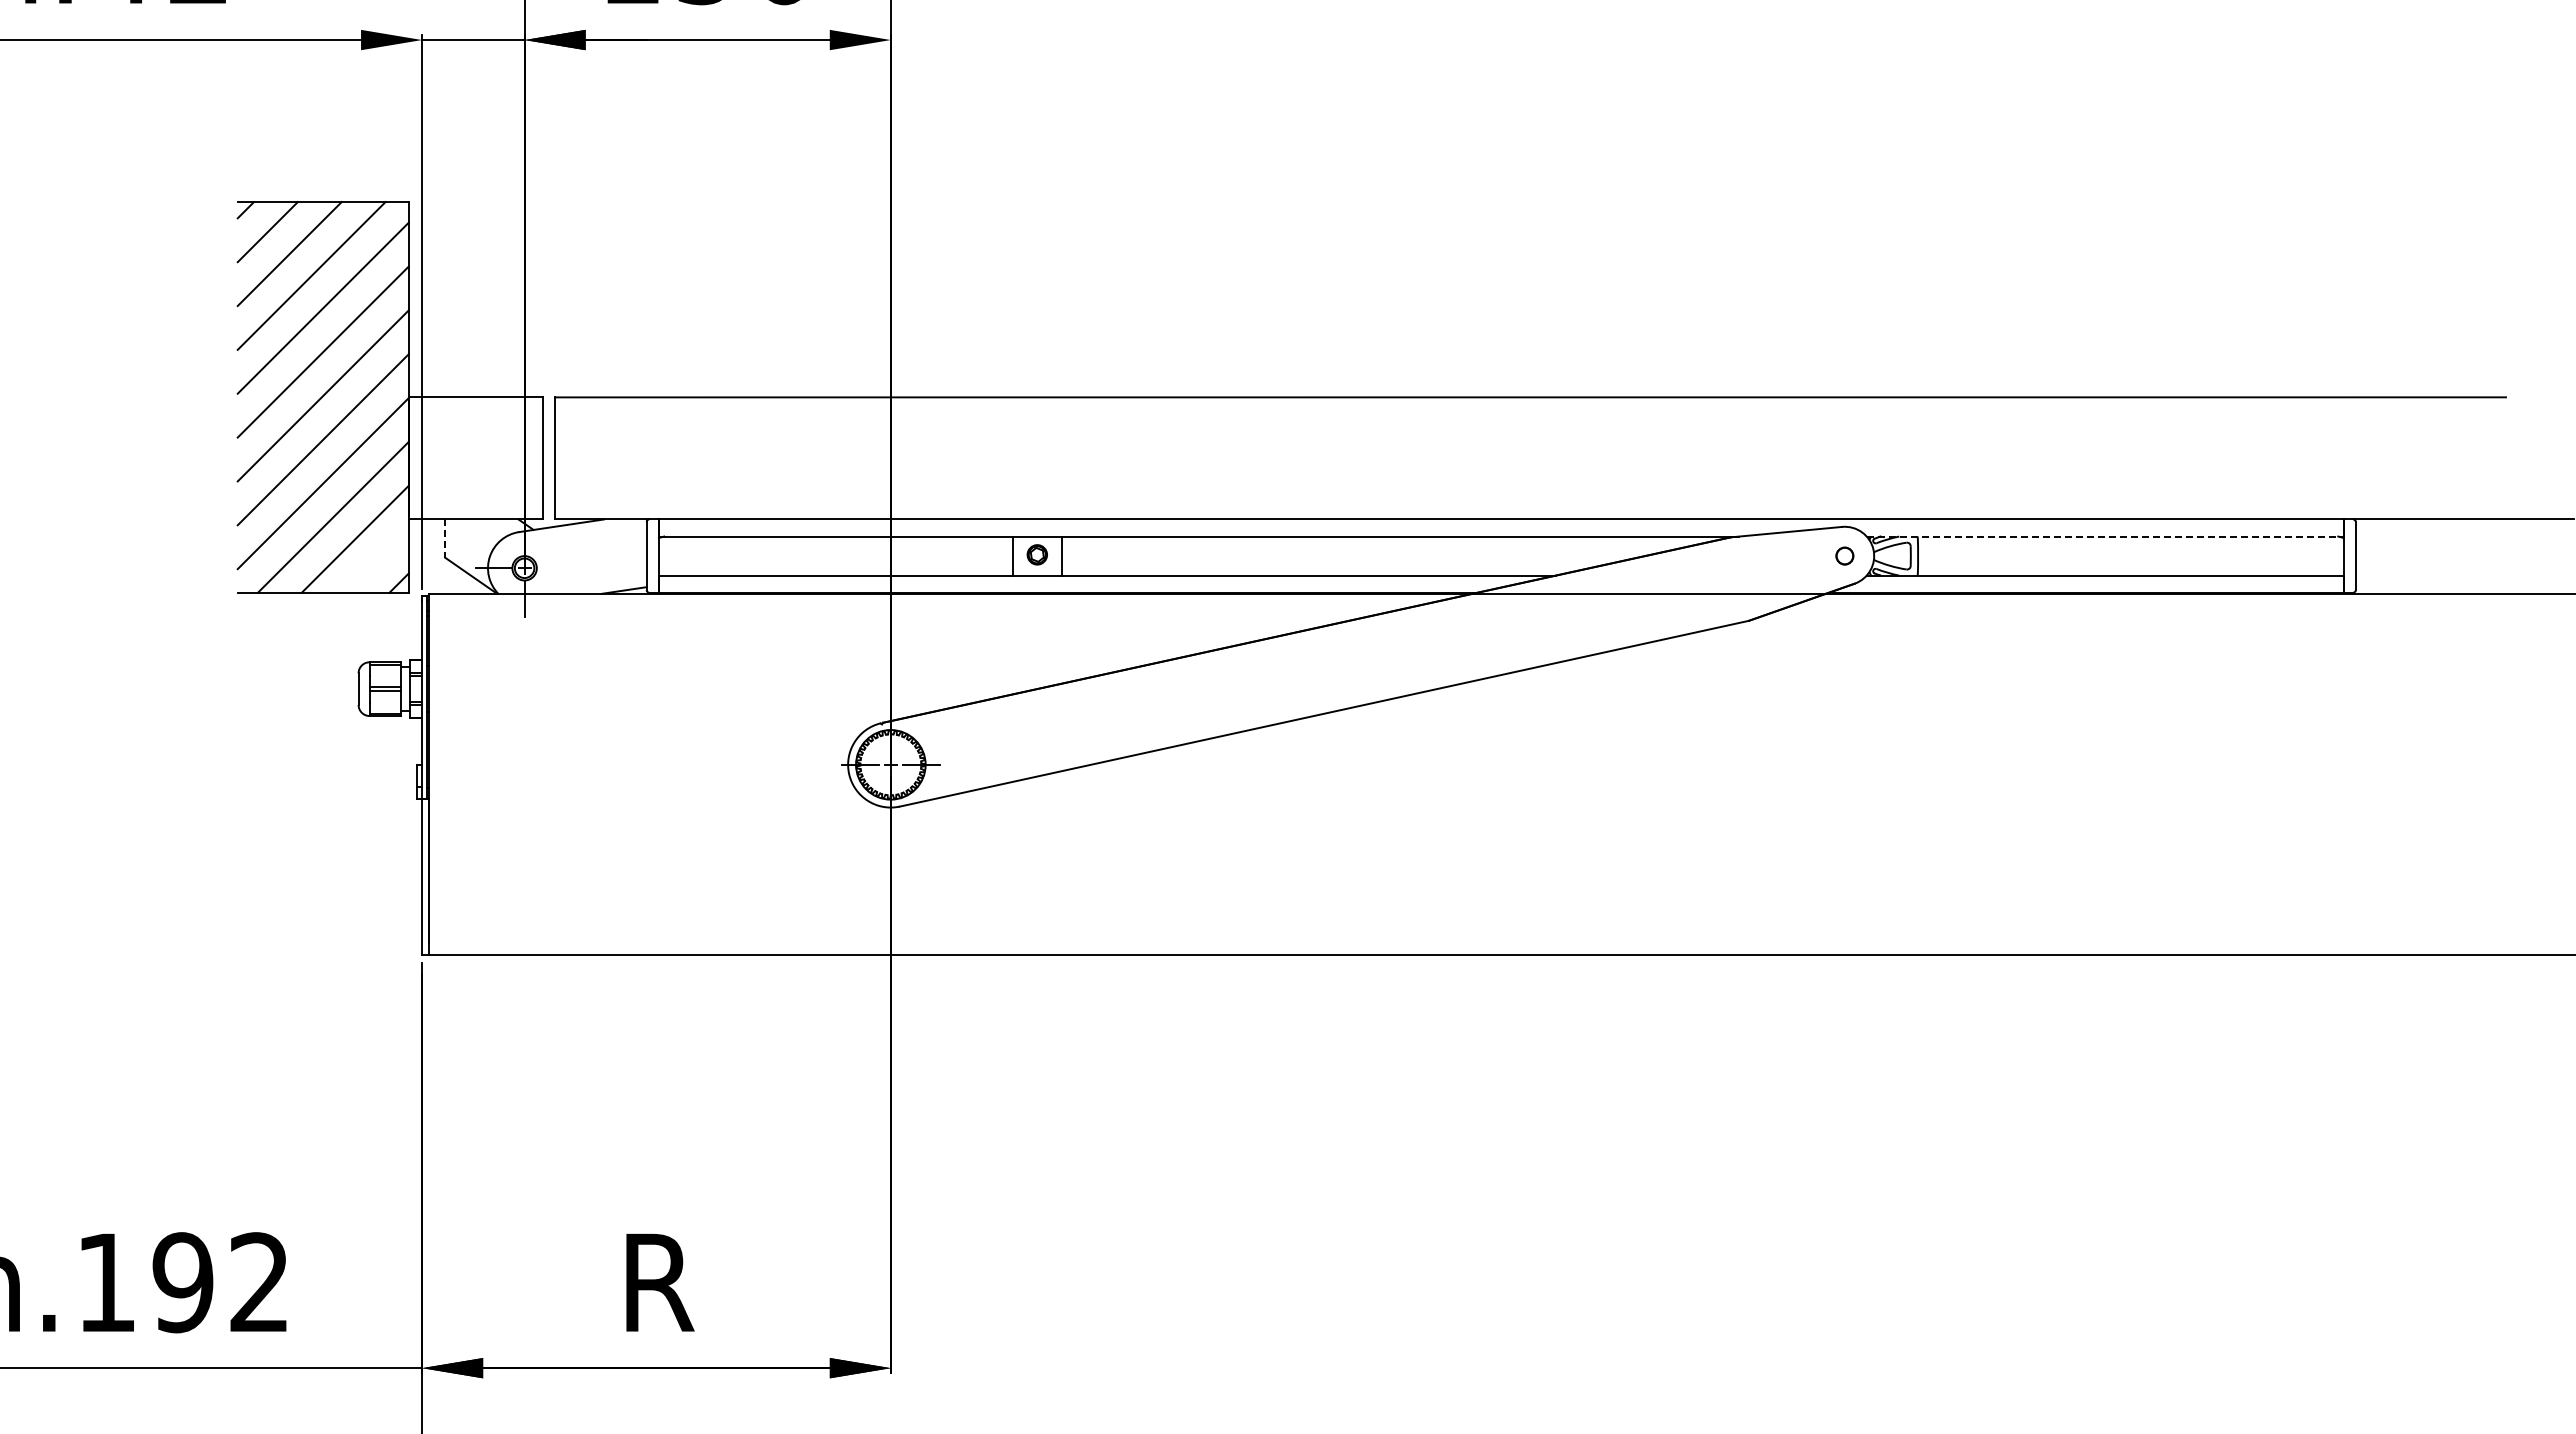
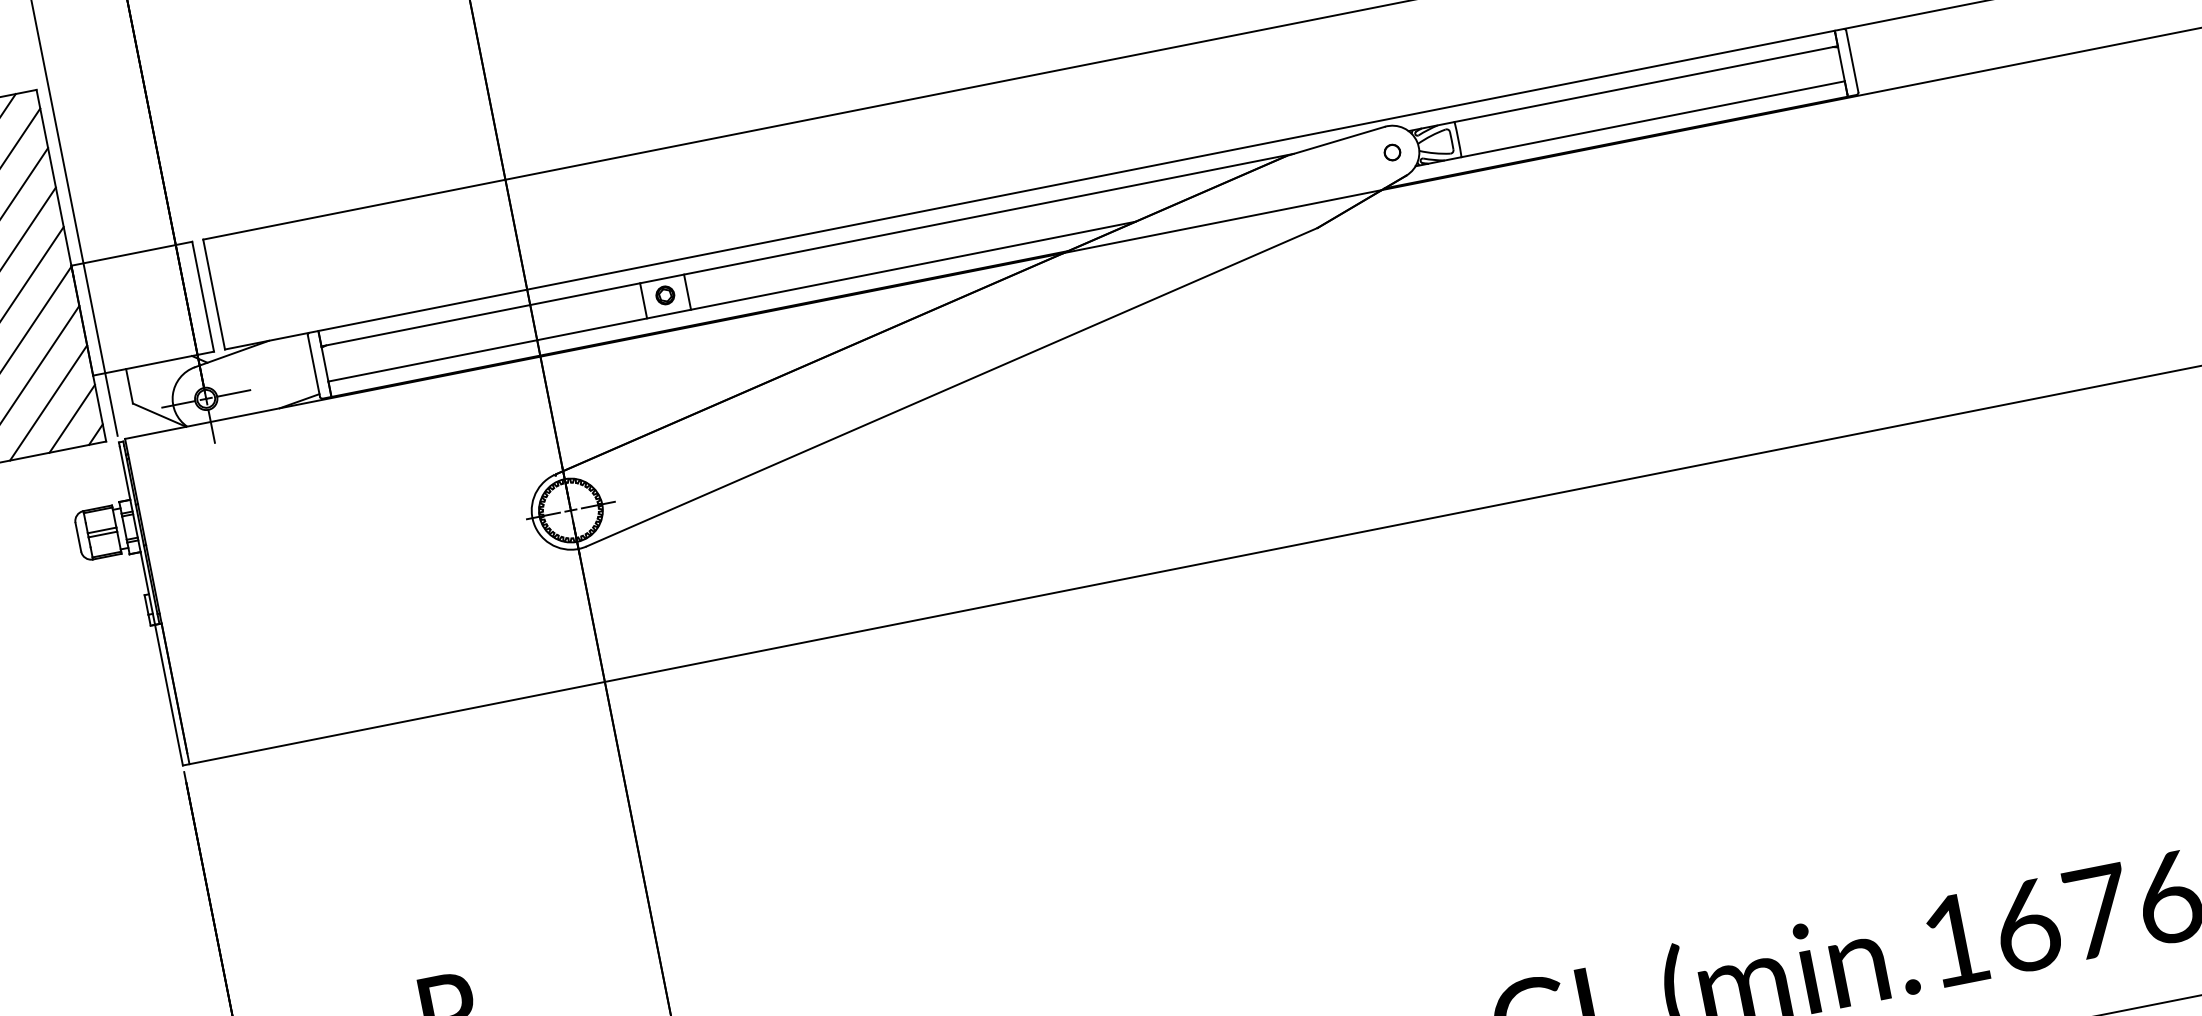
line: (2105, 536) -> (1623, 88), dashed -> solid
line: (445, 539) -> (129, 387), dashed -> solid
line: (376, 560) -> (71, 418), added
line: (554, 568) -> (233, 393), added

